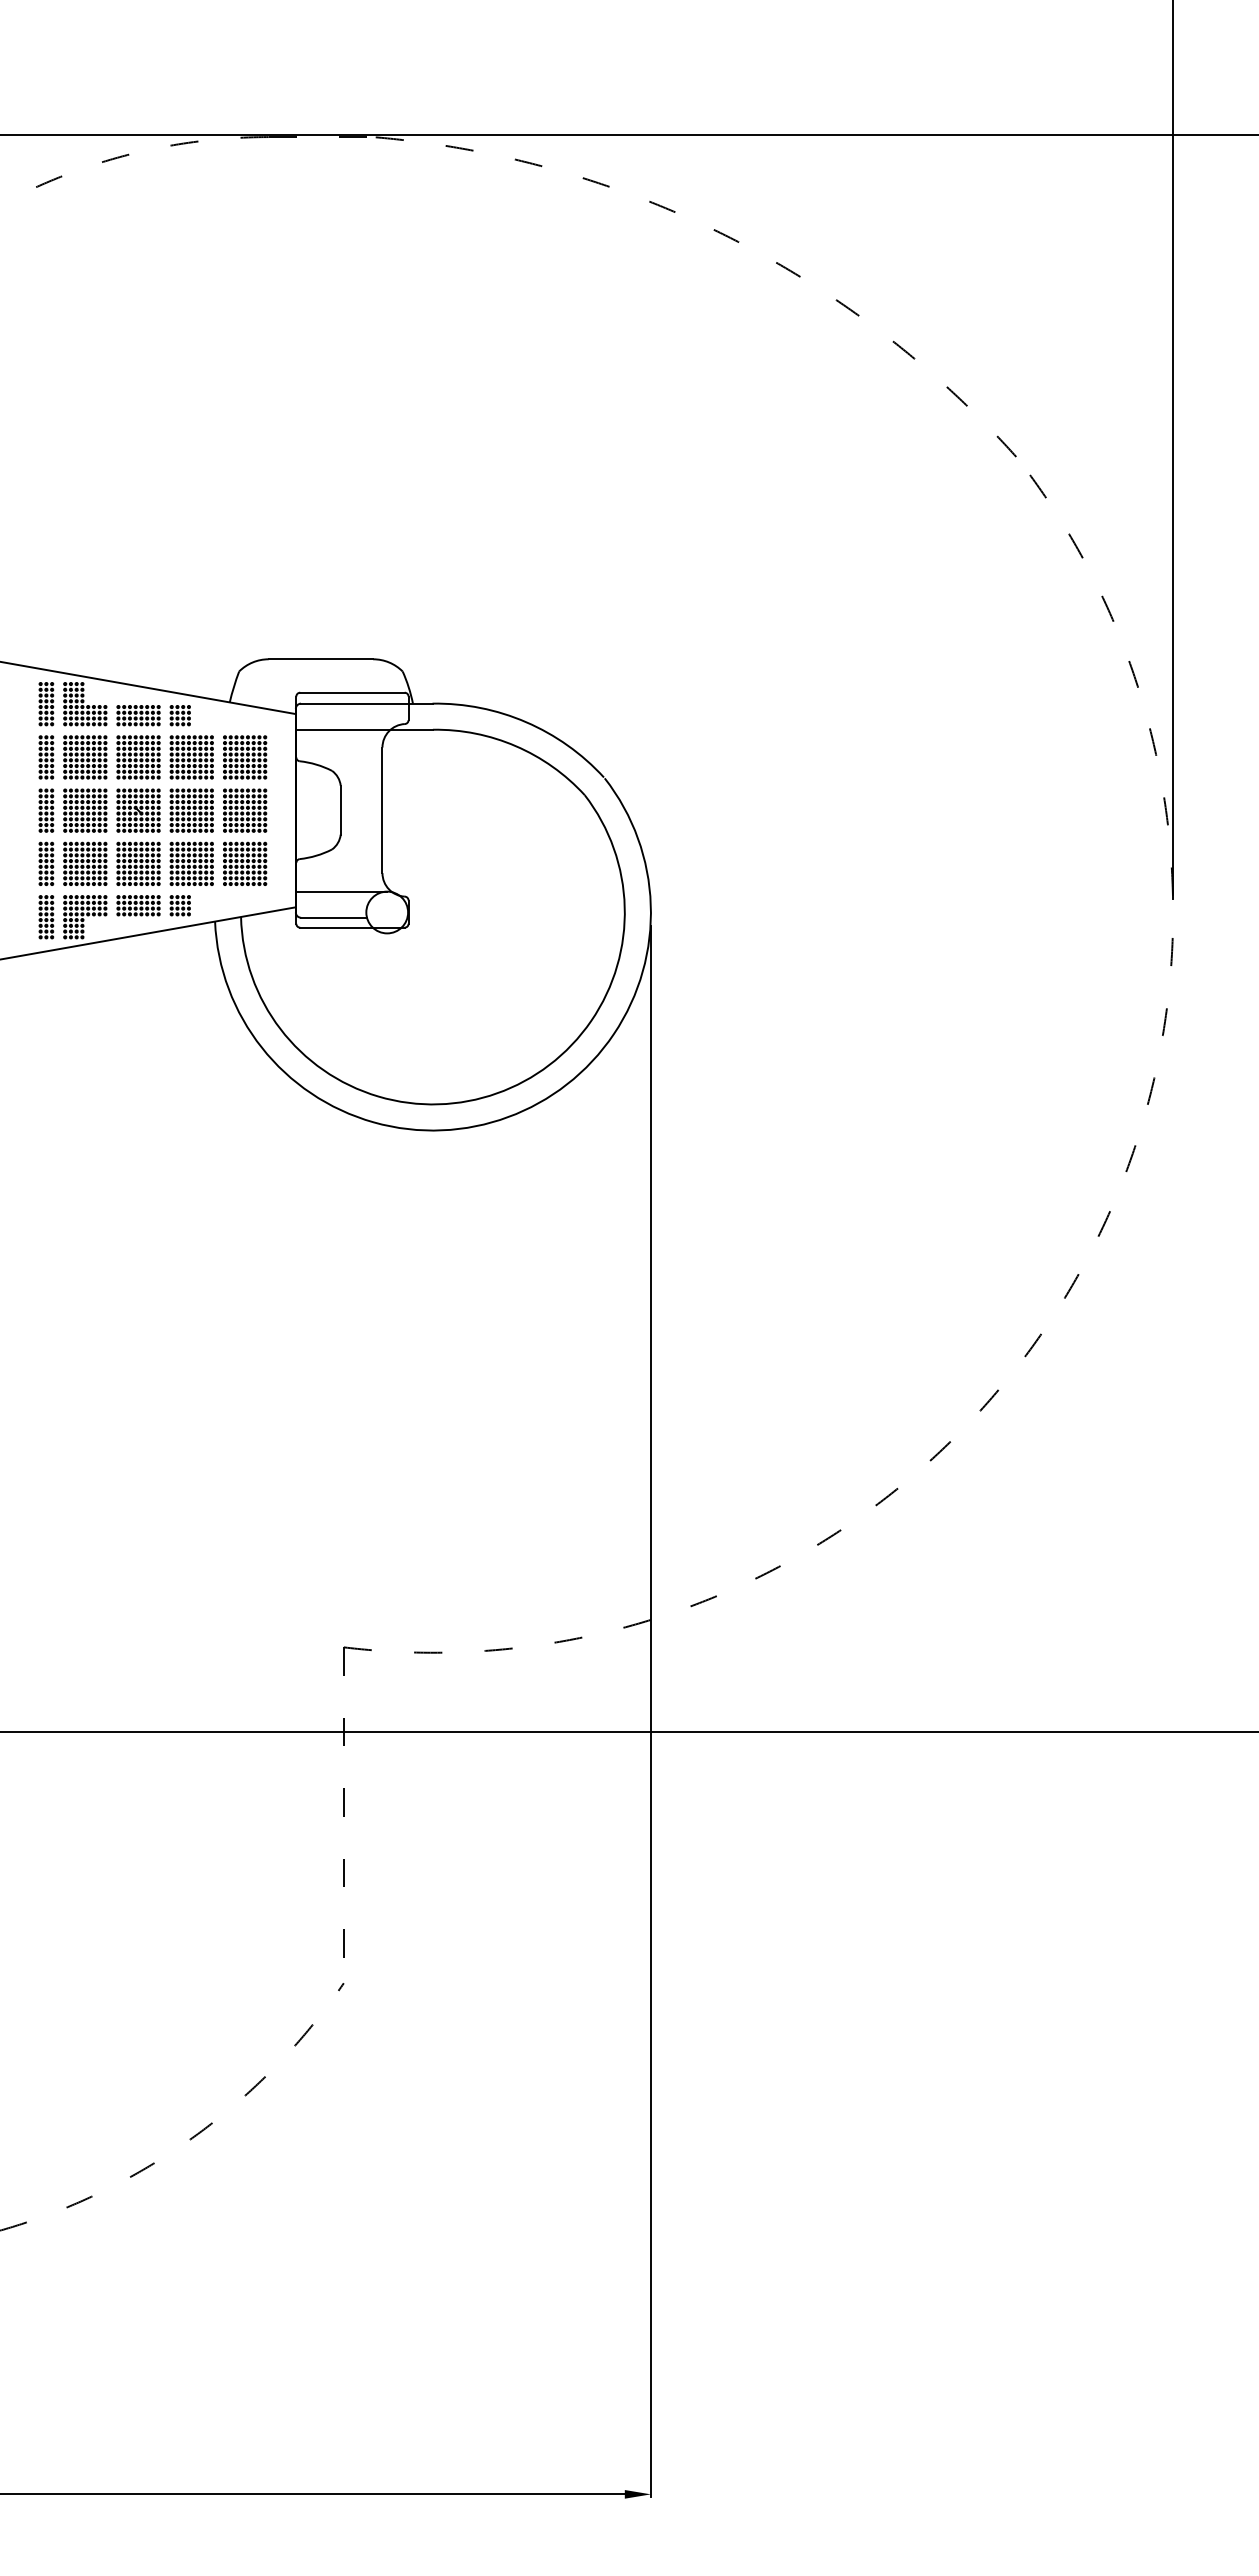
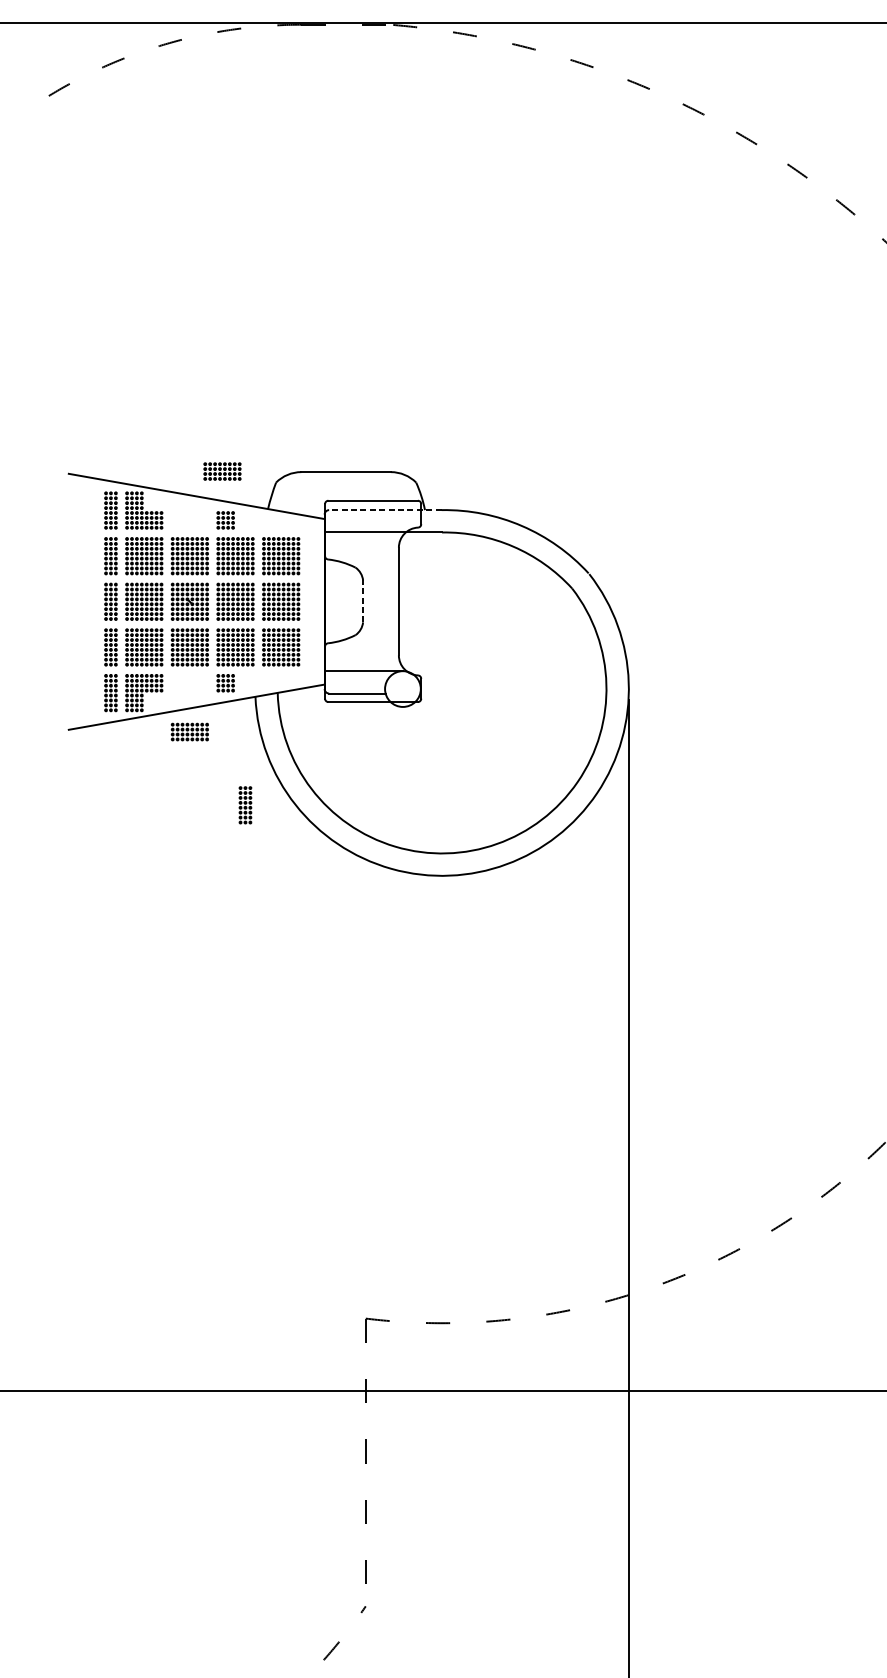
line: (366, 703) -> (385, 509), solid -> dashed
part: (138, 715) -> (222, 471), moved
line: (340, 809) -> (362, 600), solid -> dashed
part: (138, 905) -> (189, 731), moved
part: (203, 1048) -> (245, 805), added

